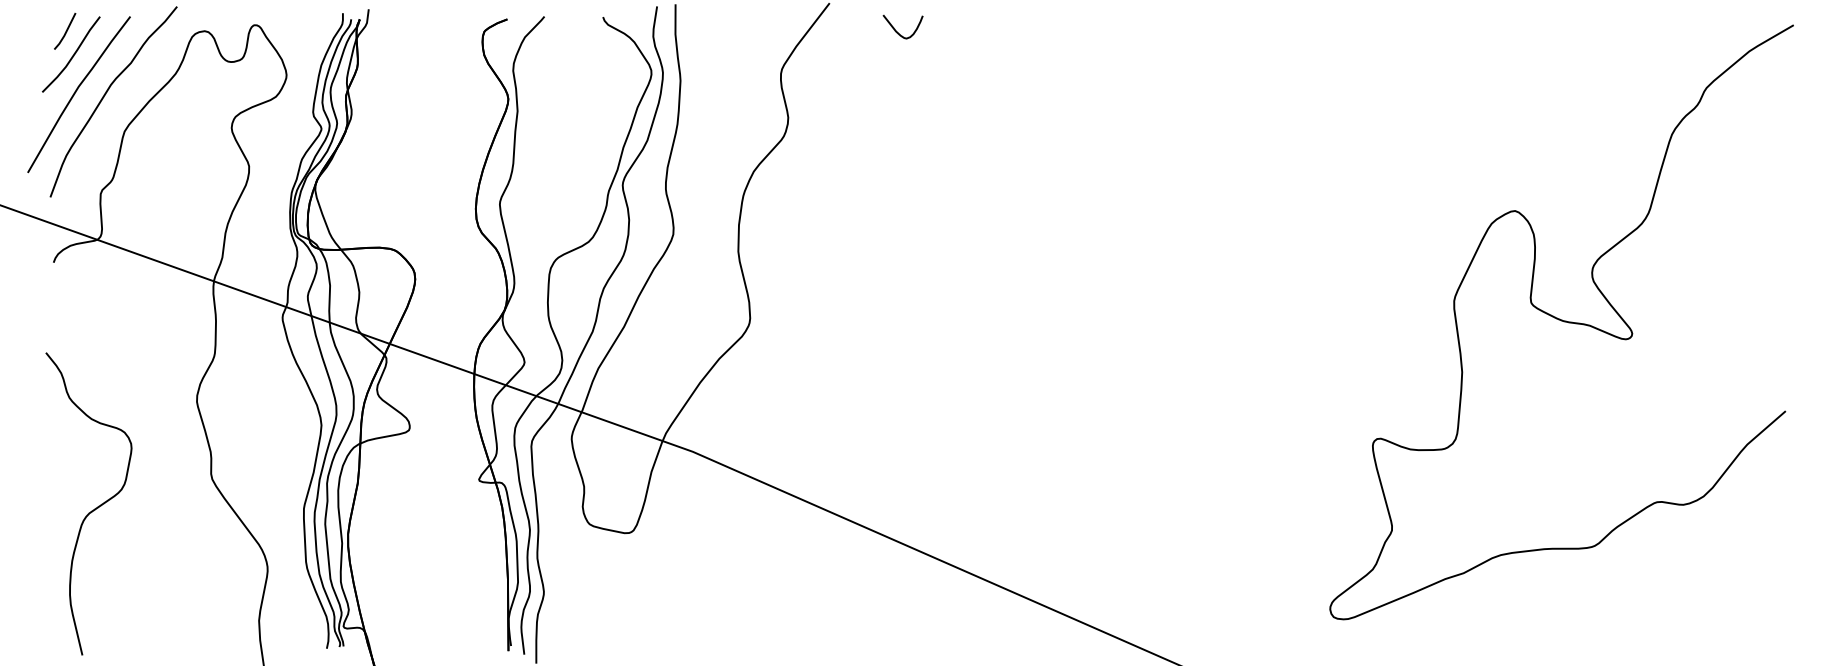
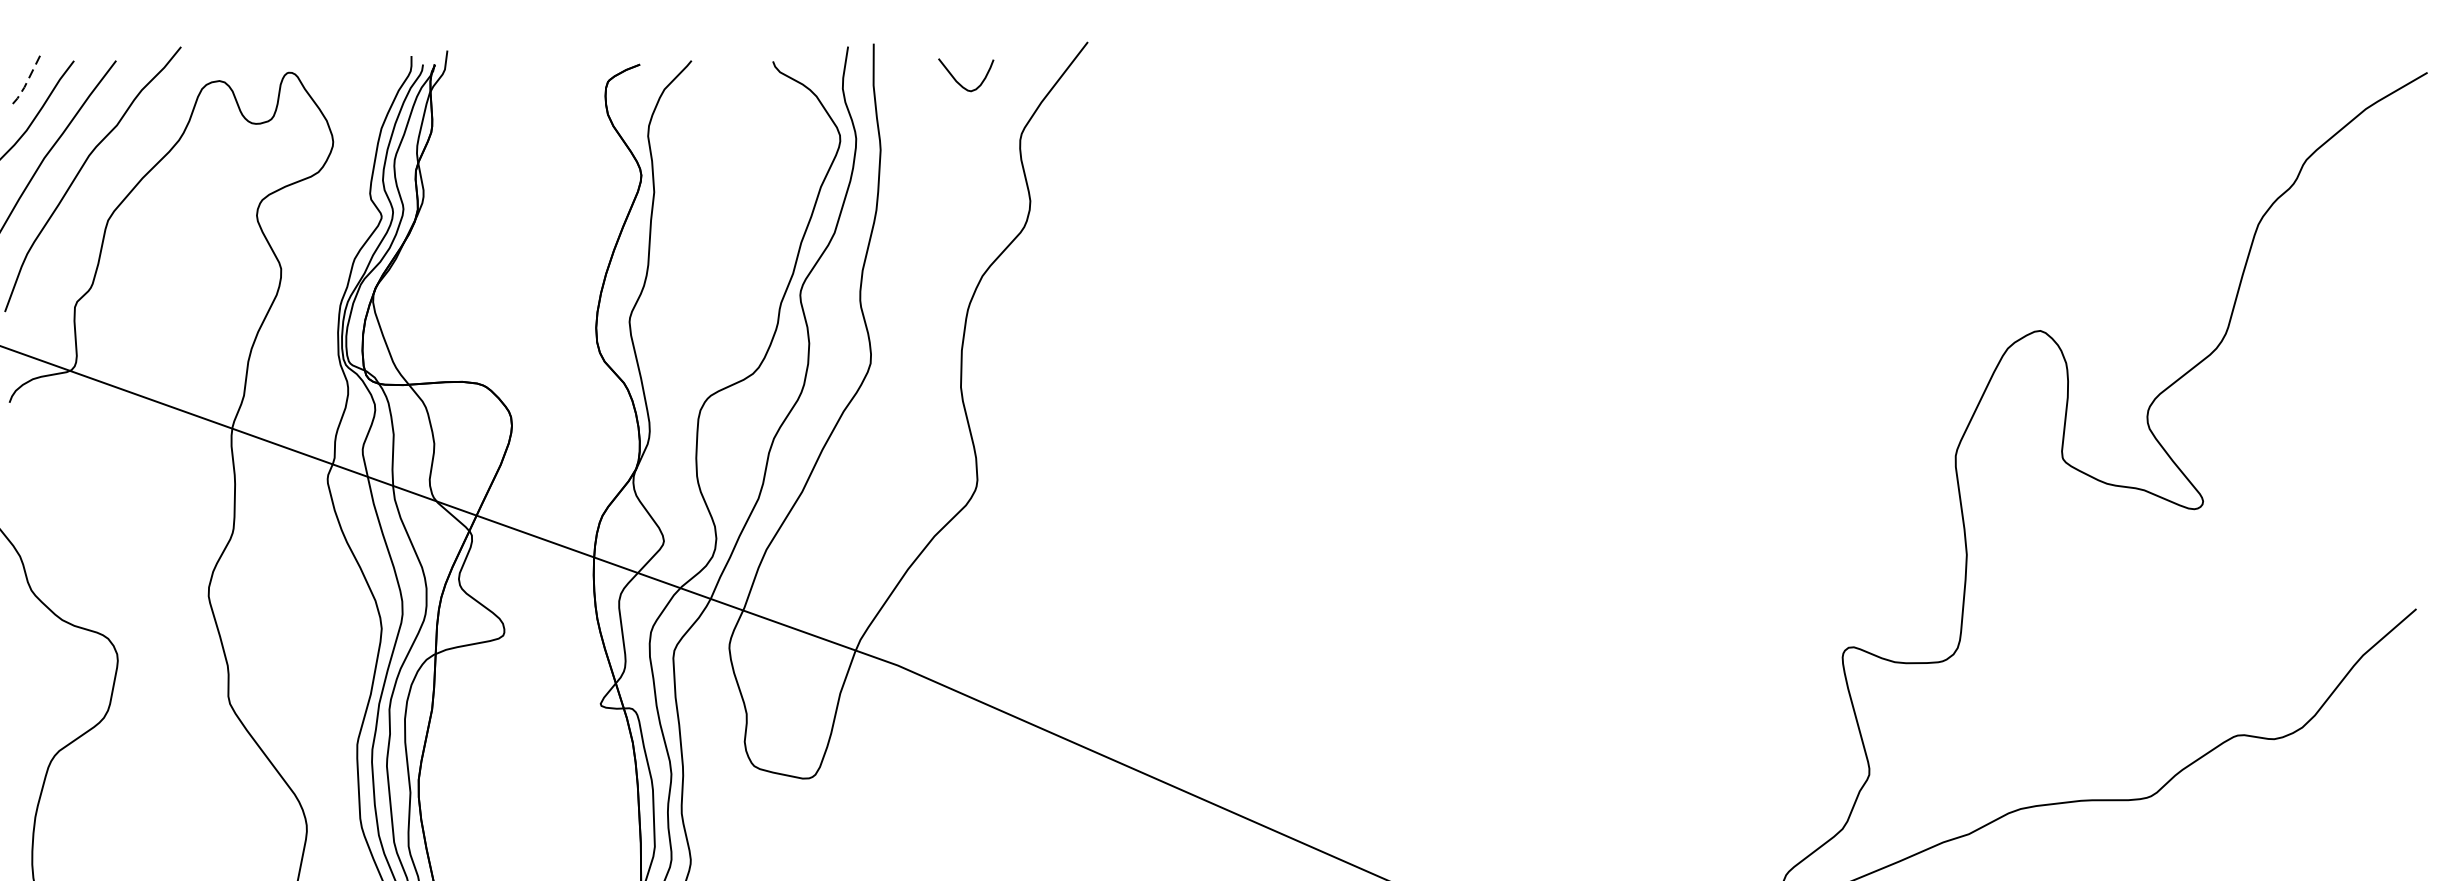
curve: (897, 31) -> (958, 81), moved
line: (65, 33) -> (25, 84), solid -> dashed

